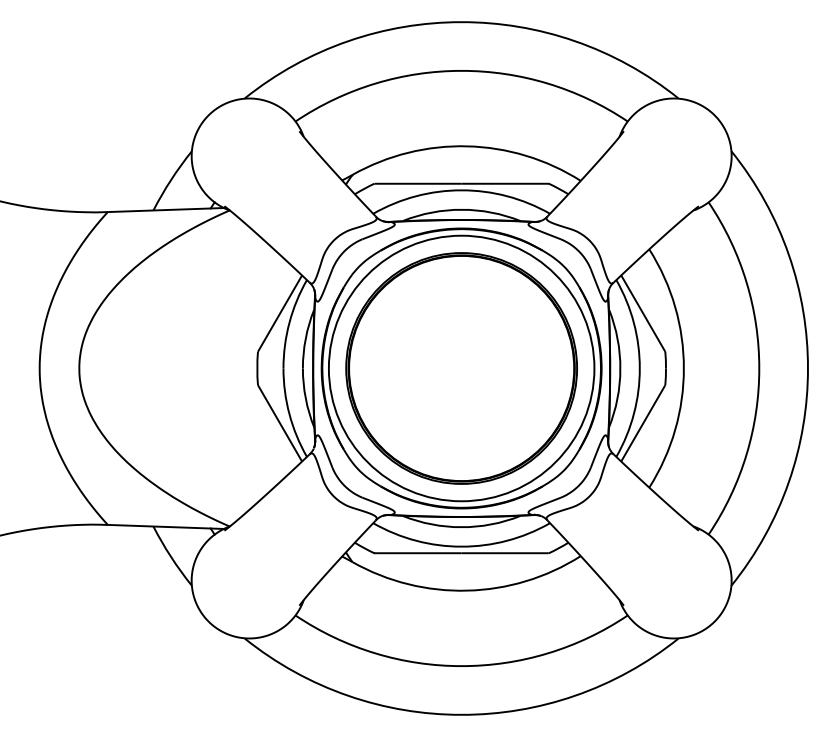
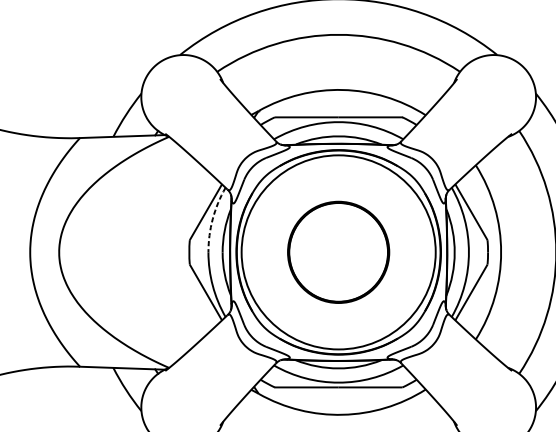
arc: (289, 322) -> (212, 218), solid -> dashed
part: (461, 368) -> (338, 252), size x0.6

